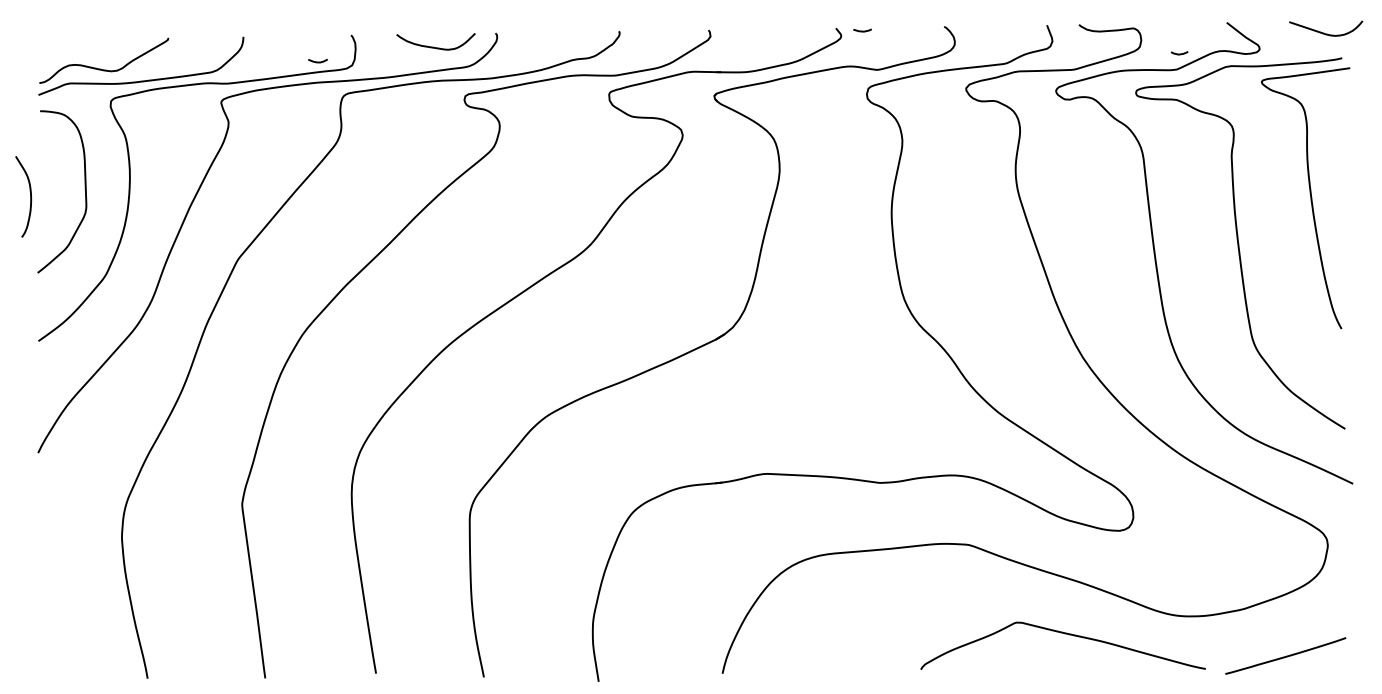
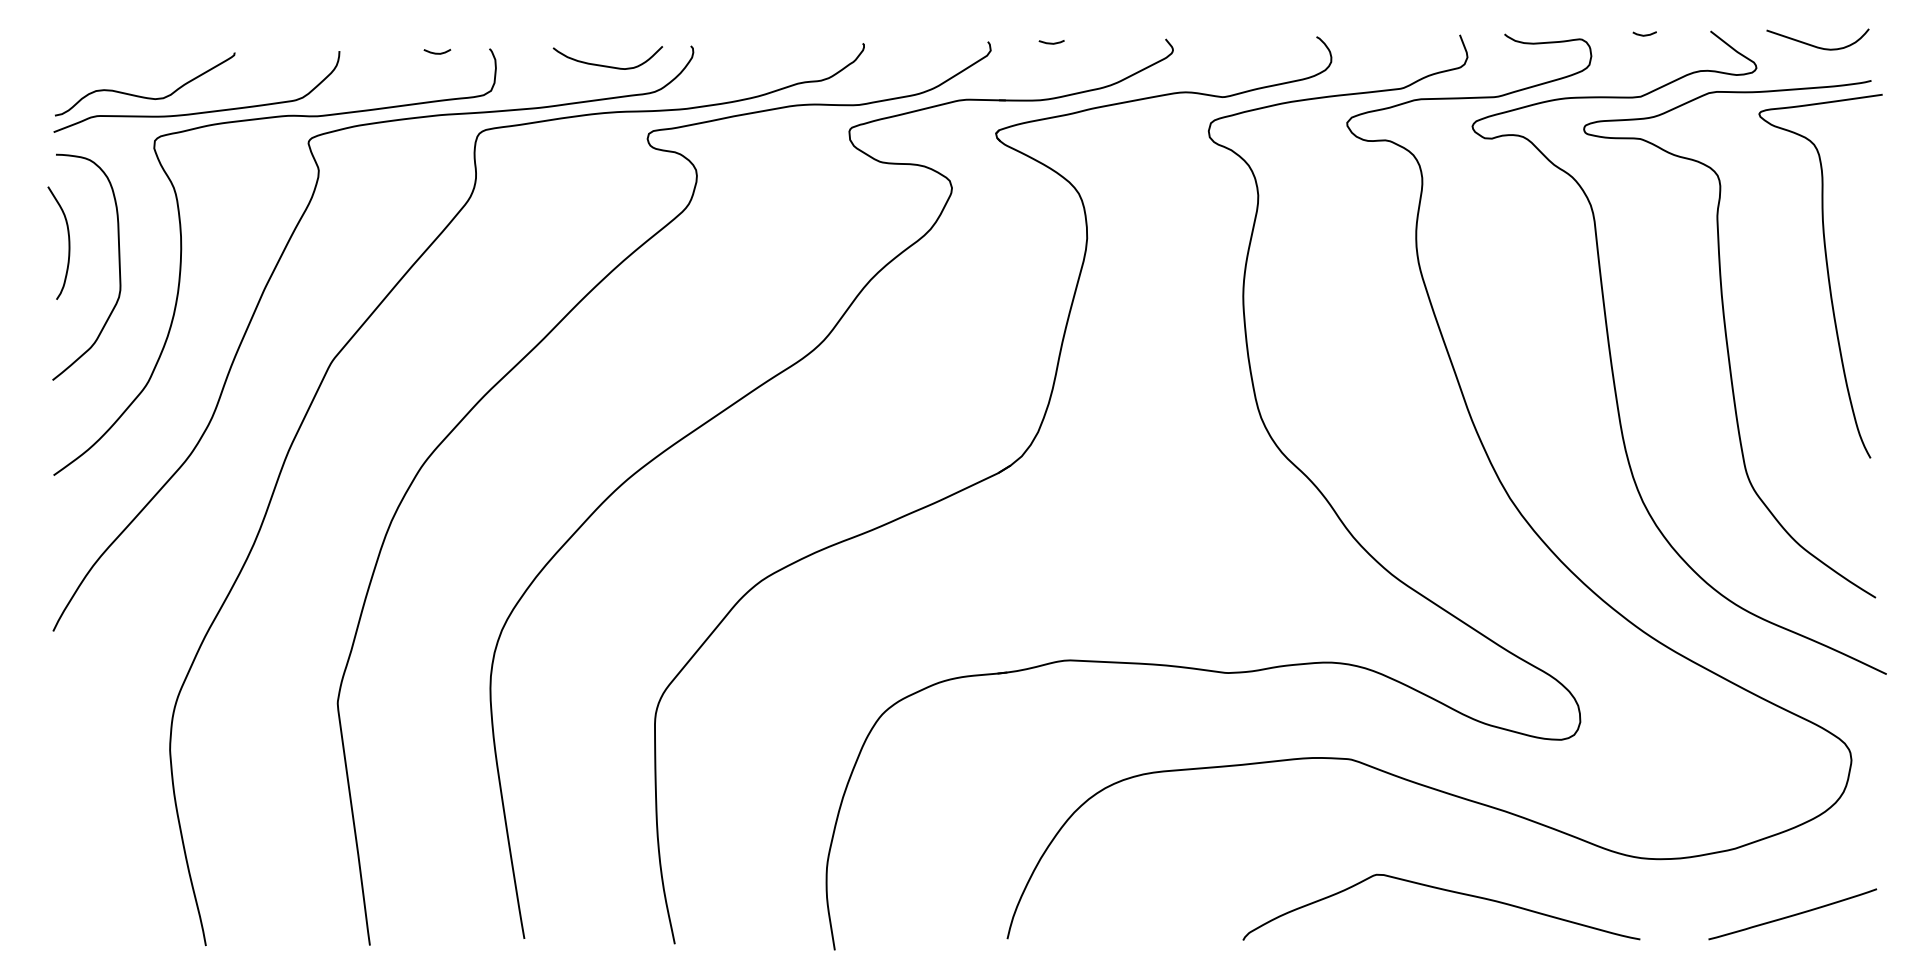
curve: (862, 30) -> (1051, 42), moved
curve: (1324, 32) -> (1815, 45), moved
curve: (1179, 53) -> (1644, 34), moved
curve: (318, 61) -> (437, 52), moved
curve: (30, 196) -> (68, 242), moved
curve: (1066, 634) -> (1446, 891), moved

